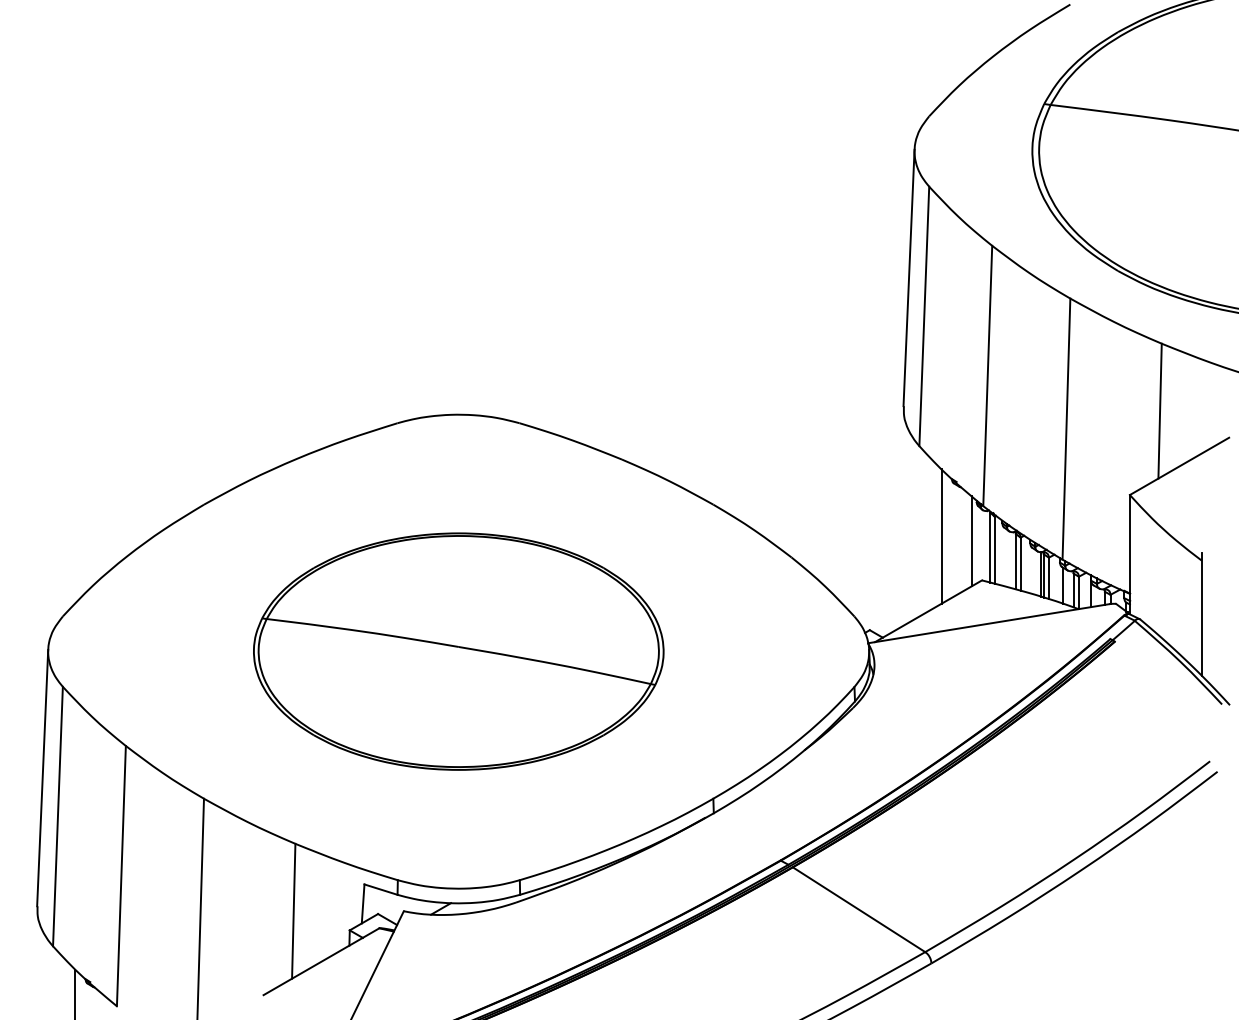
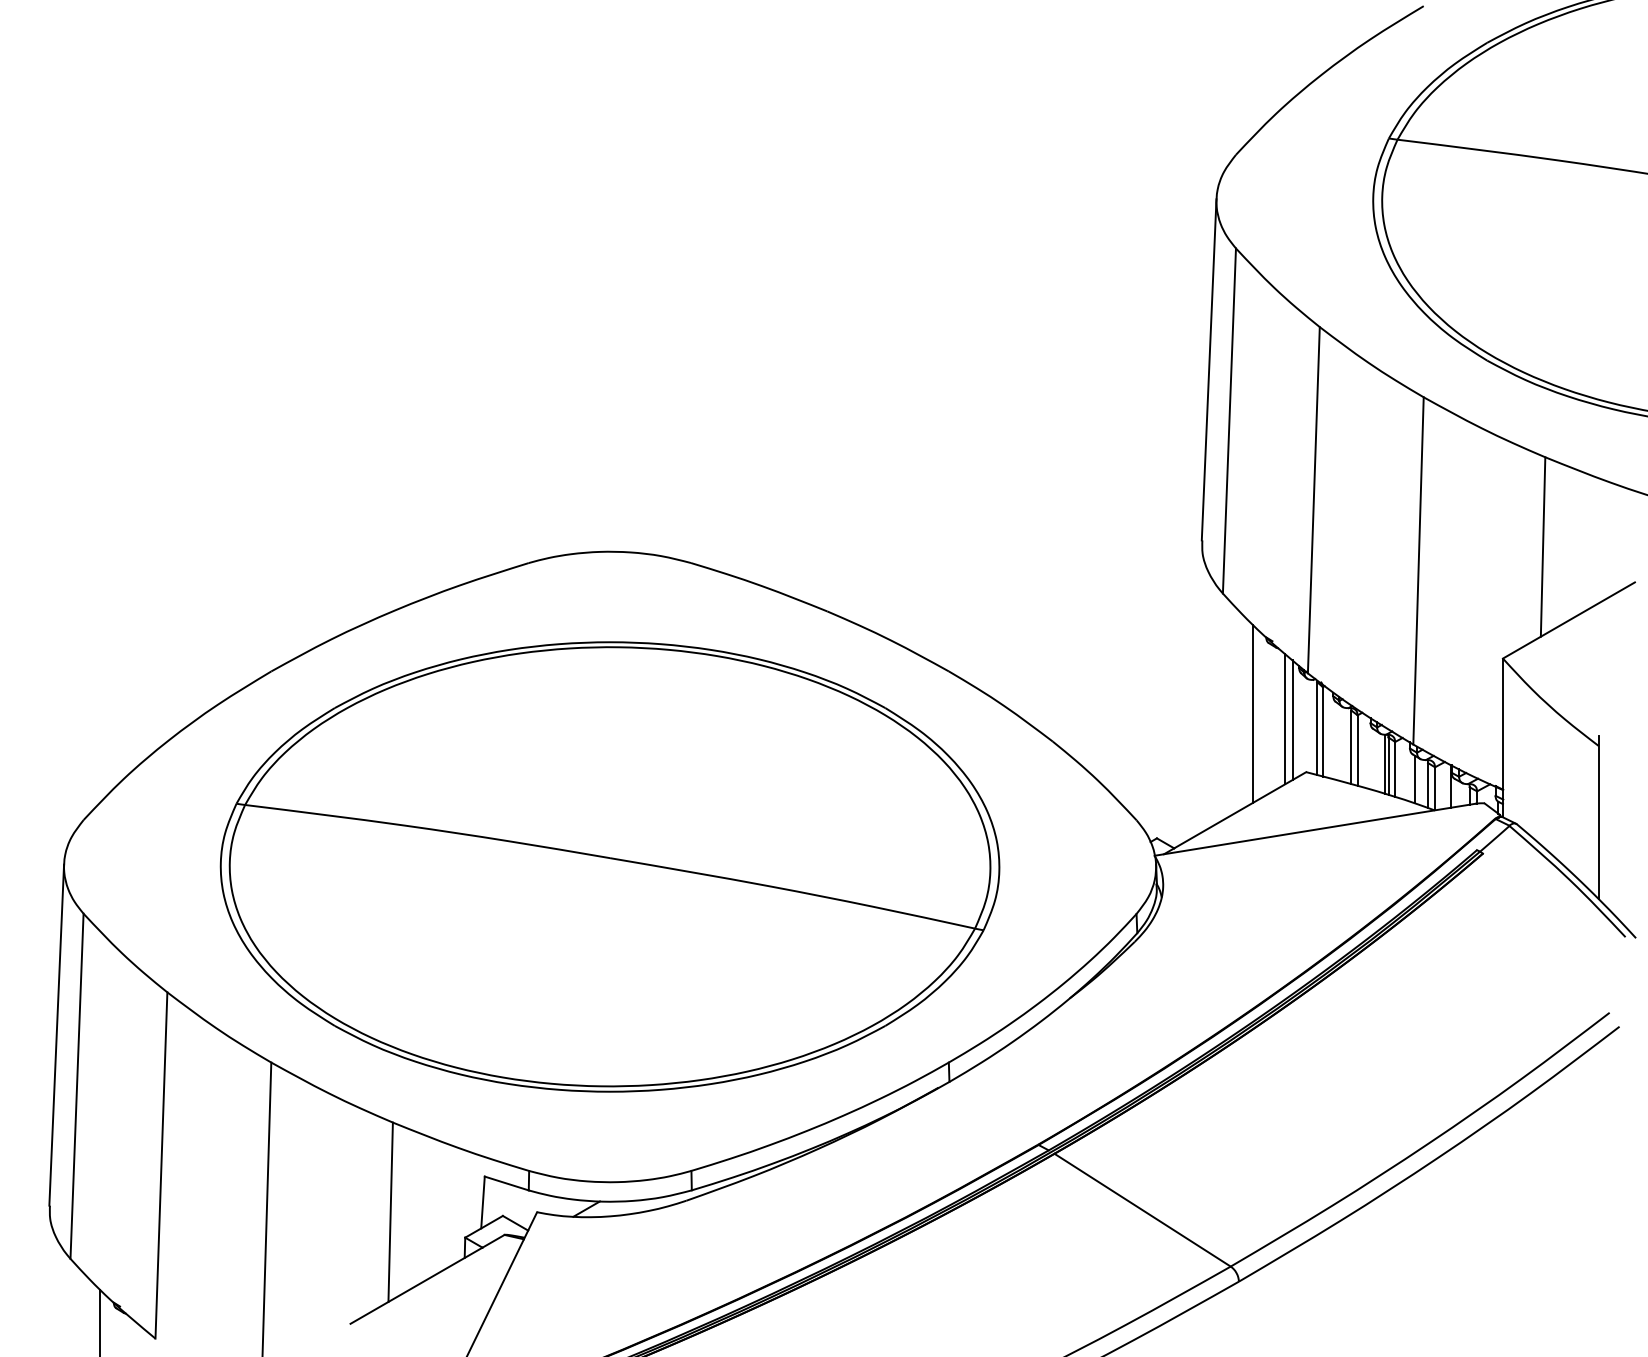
line: (966, 540) -> (1285, 719), added
part: (458, 651) -> (609, 866), size x1.43

